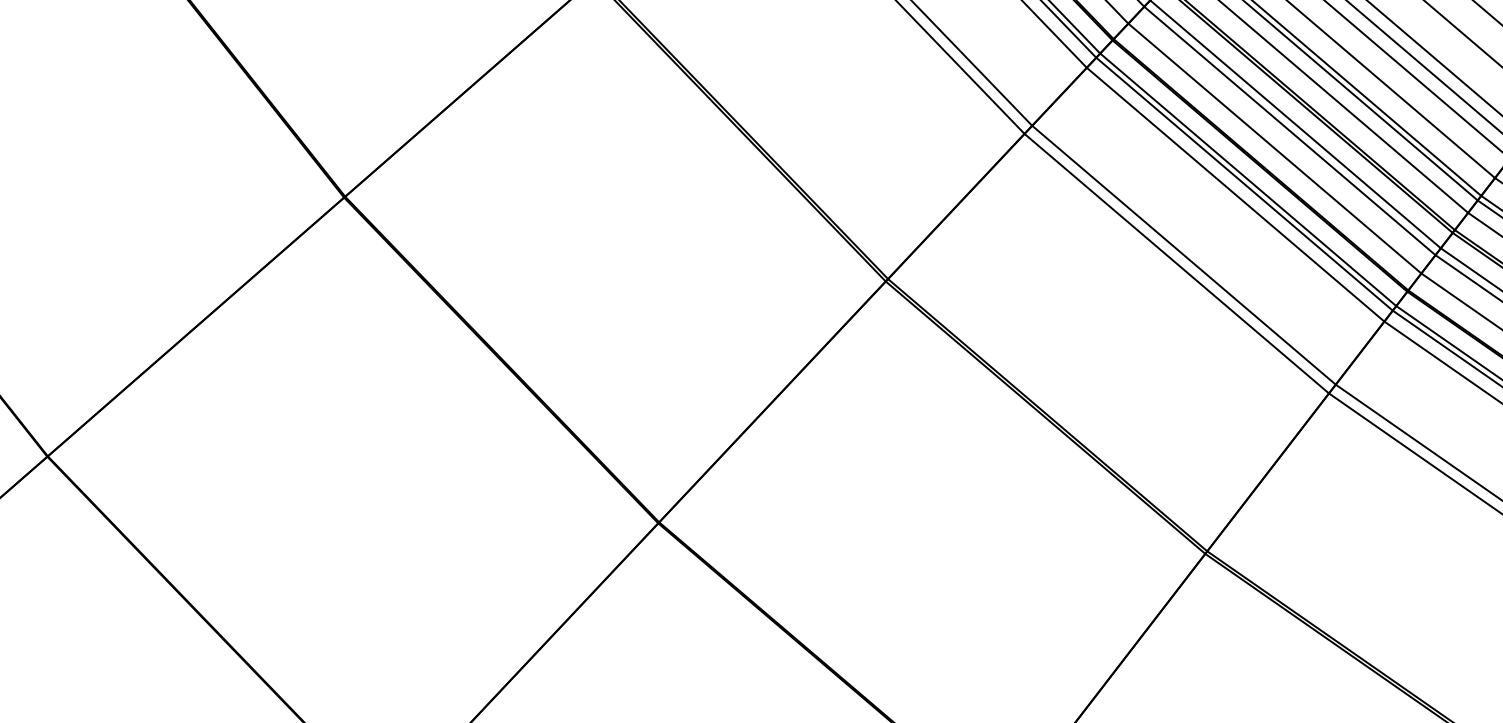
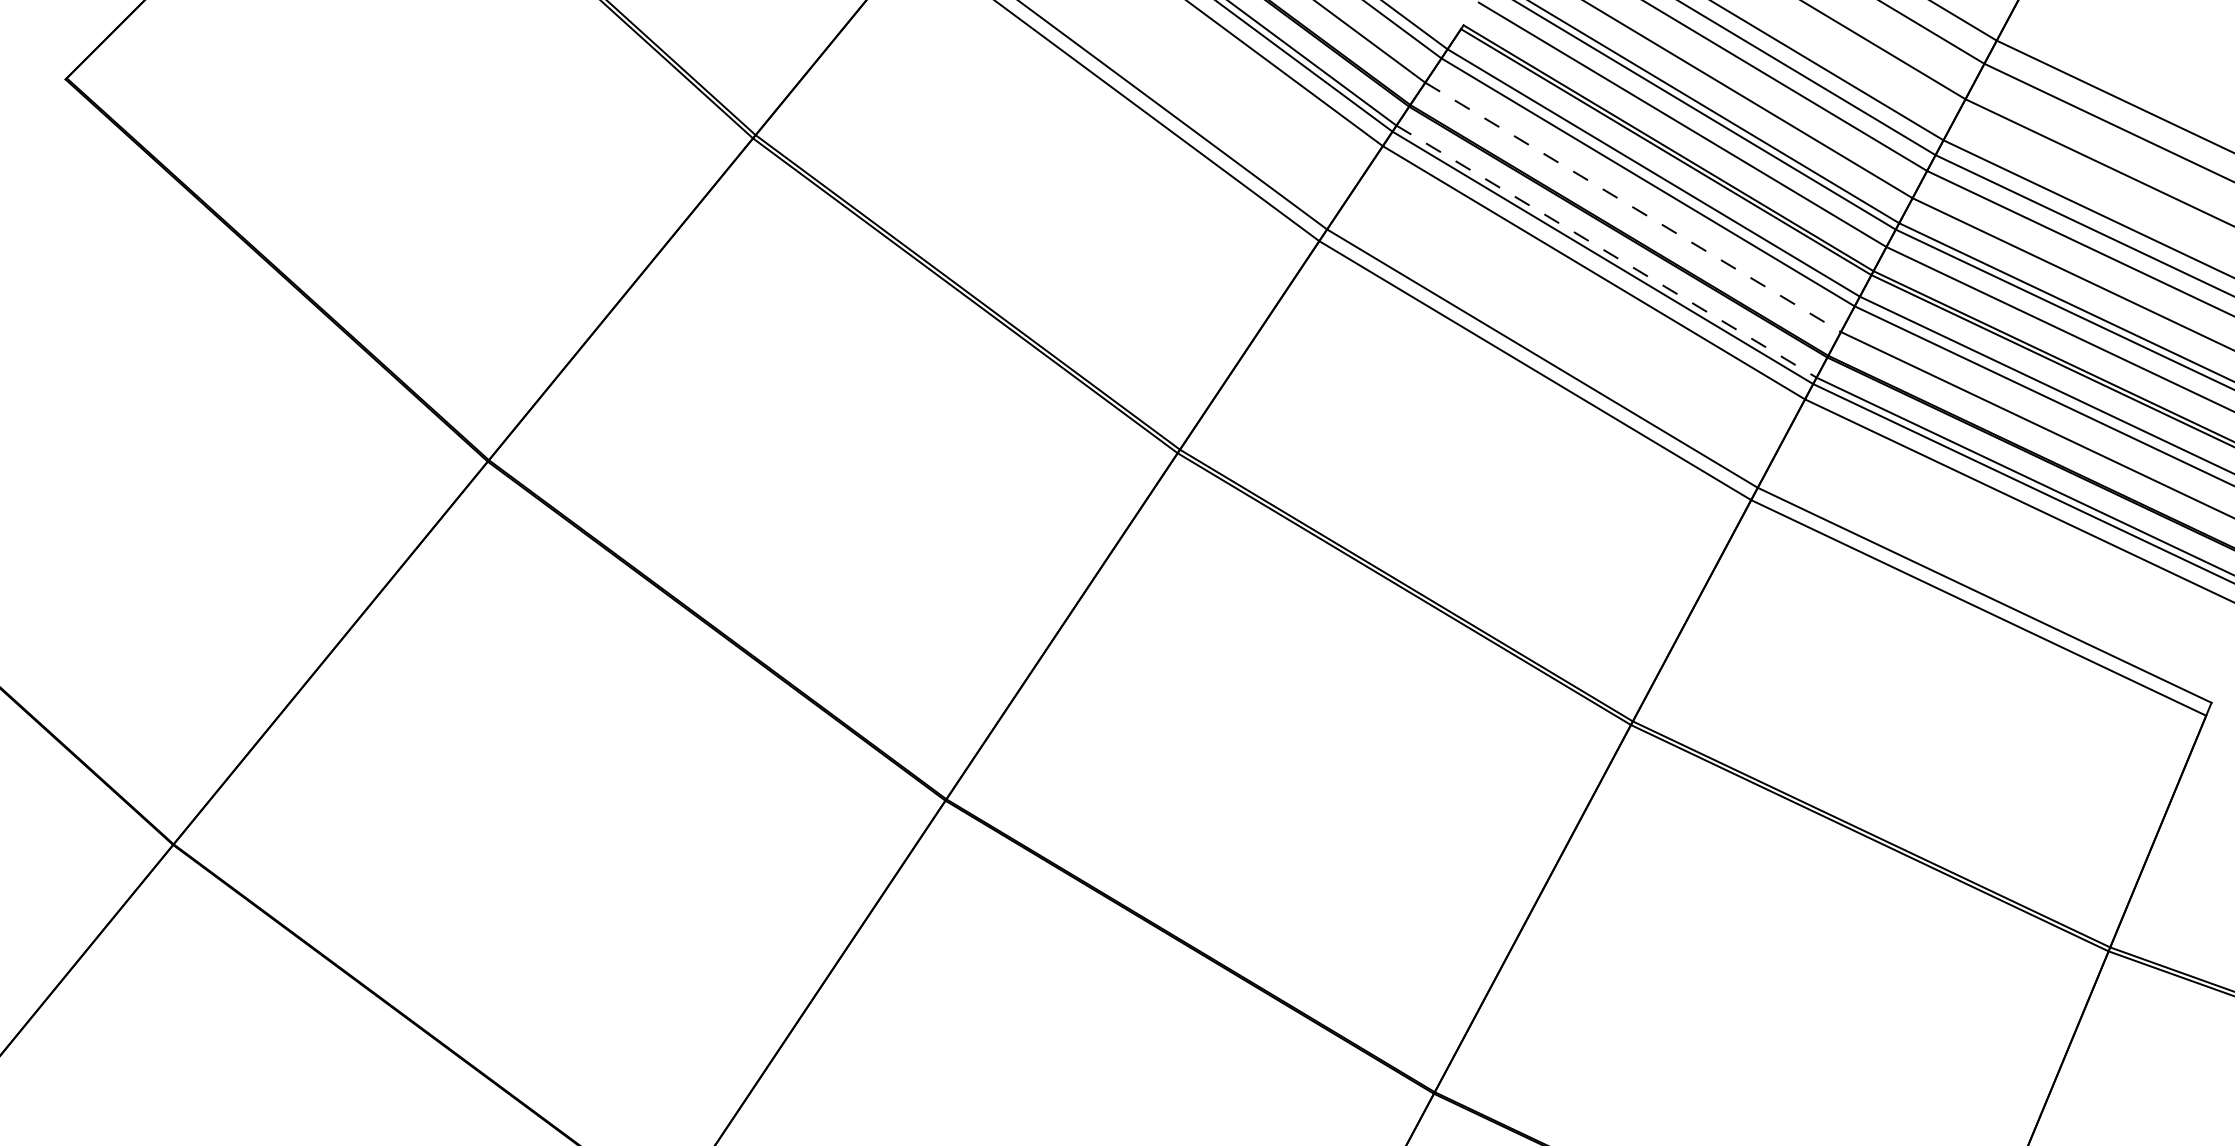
line: (1275, 148) -> (1633, 207), solid -> dashed
line: (1248, 179) -> (1606, 251), solid -> dashed

